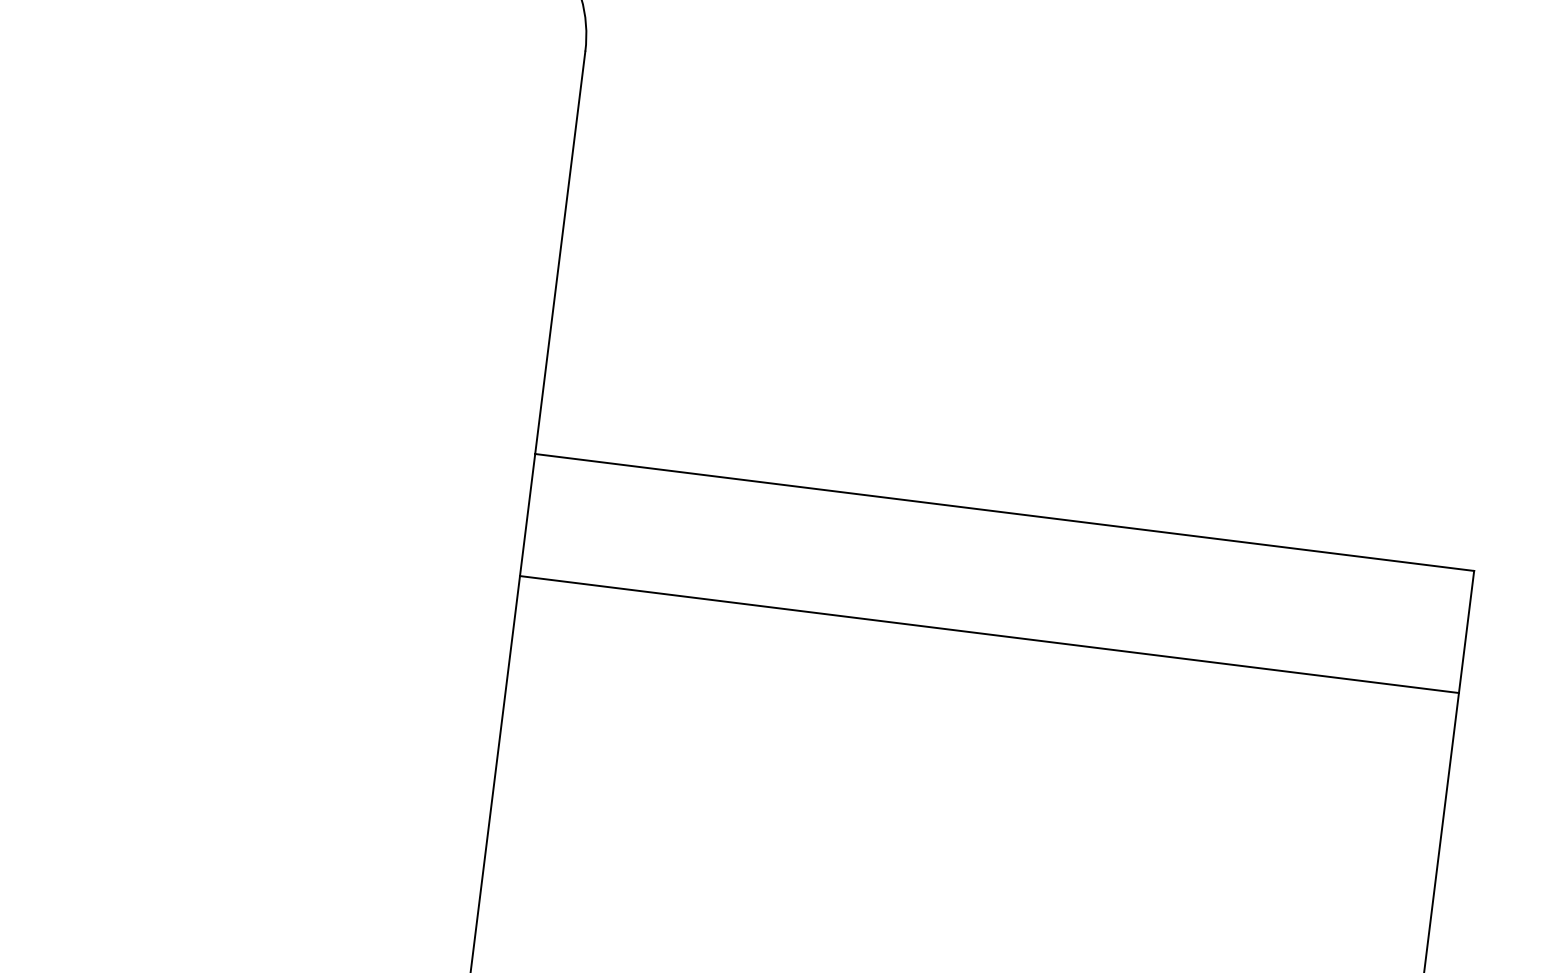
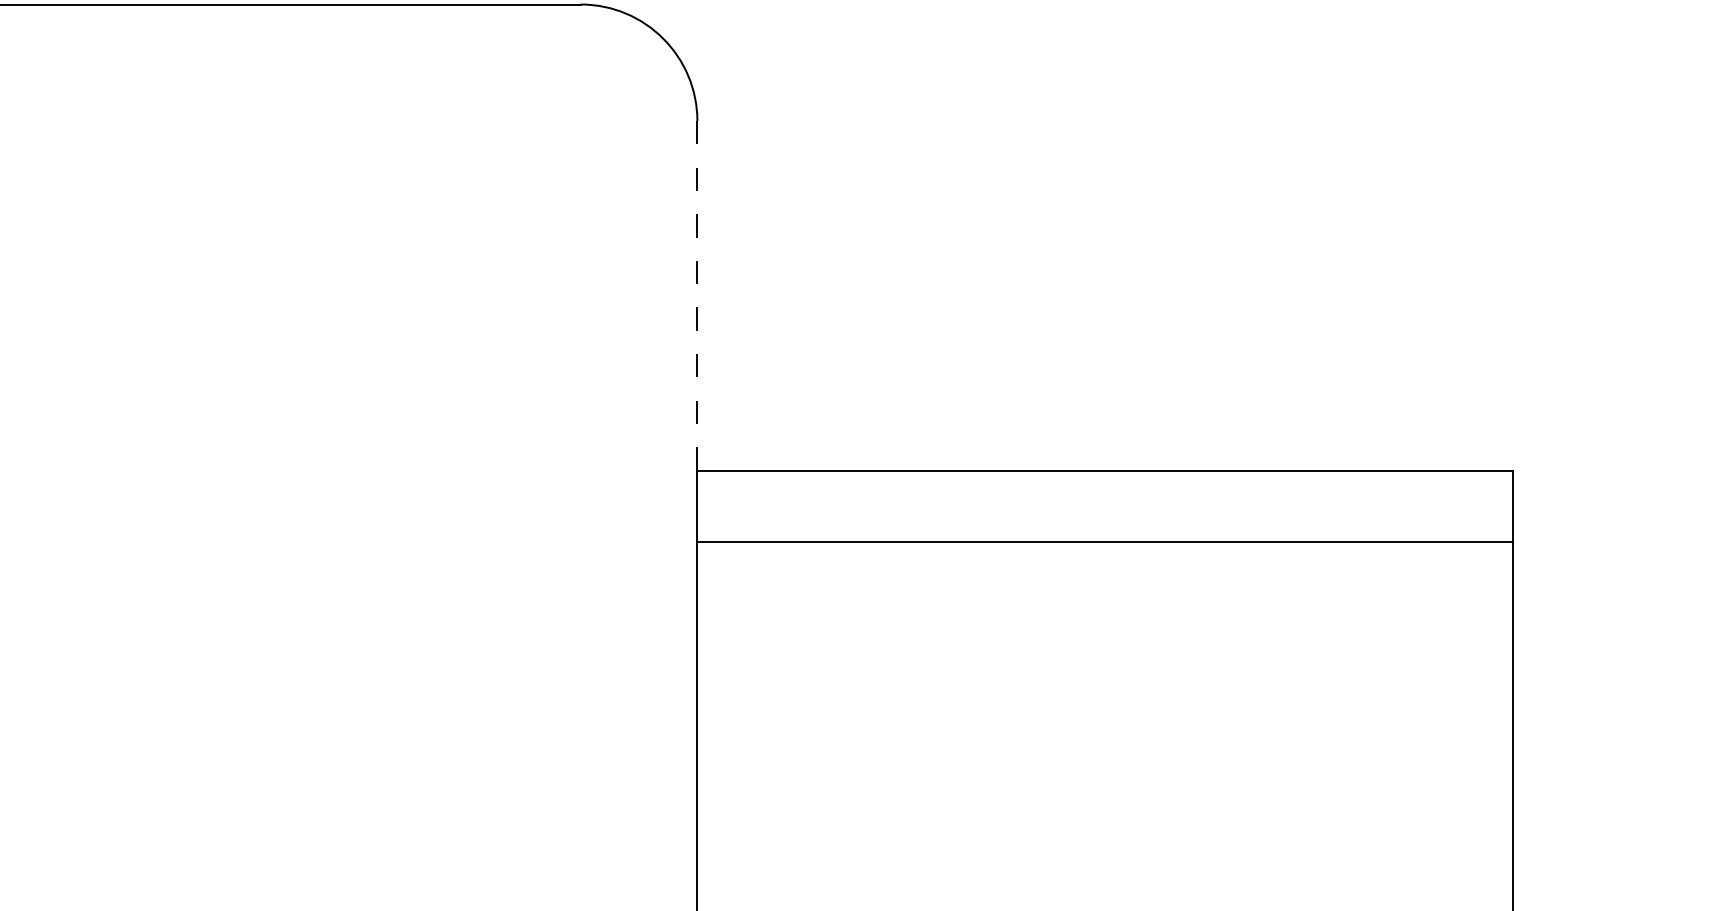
line: (560, 252) -> (697, 295), solid -> dashed
line: (988, 634) -> (1104, 541), moved

